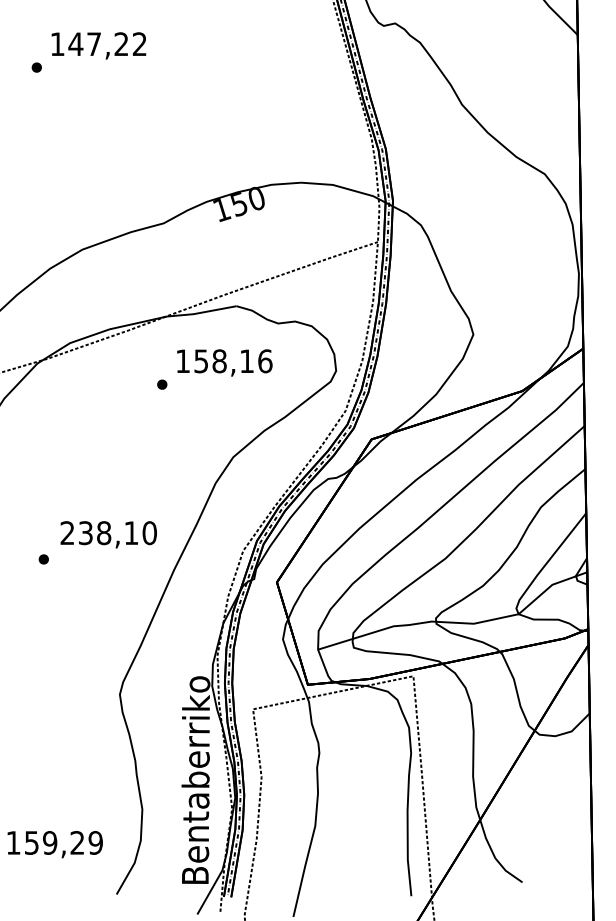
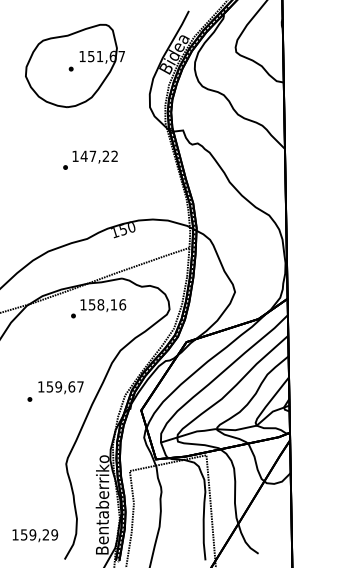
text: (89, 50) -> (90, 159), moved
text: (214, 368) -> (98, 308), moved
text: (107, 532) -> (60, 386), 238,10 -> 159,67

